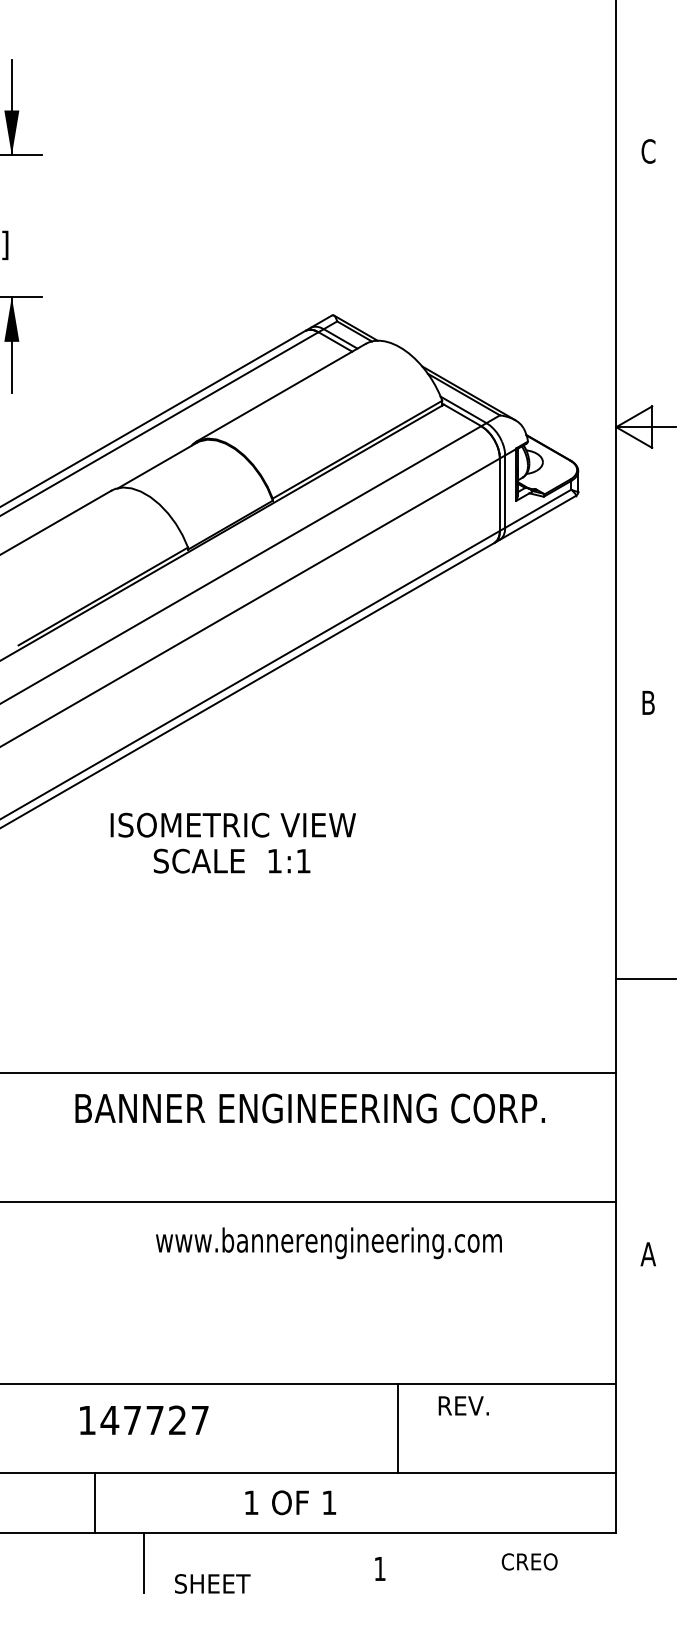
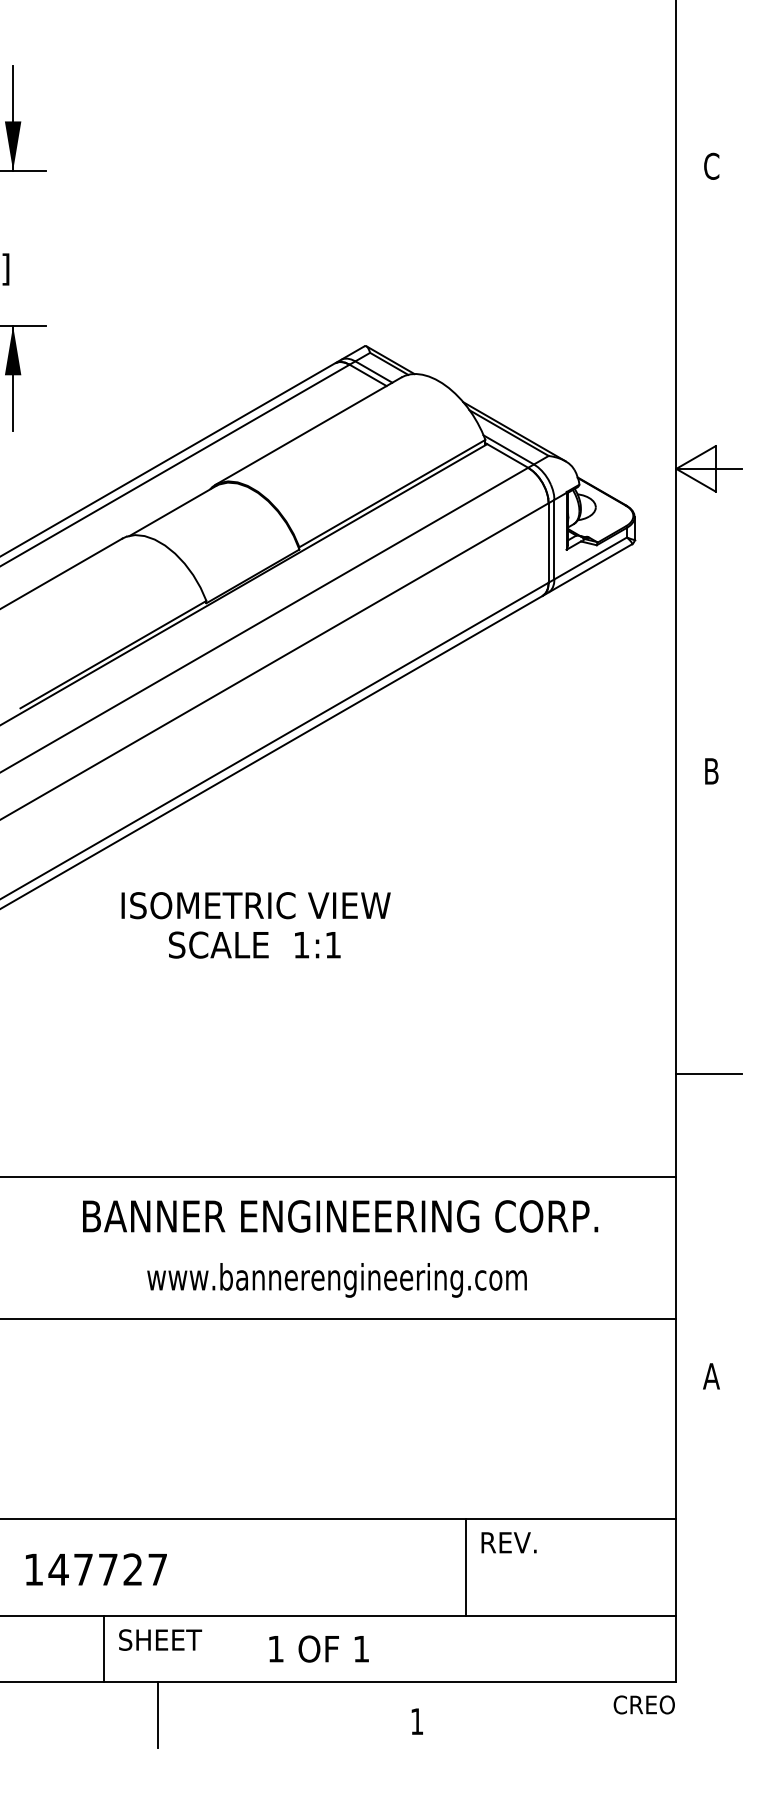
text: (328, 1243) -> (336, 1280), moved
text: (144, 1420) -> (96, 1569), moved
line: (397, 1428) -> (465, 1567), moved
text: (528, 1561) -> (643, 1704), moved
text: (212, 1583) -> (160, 1639), moved

